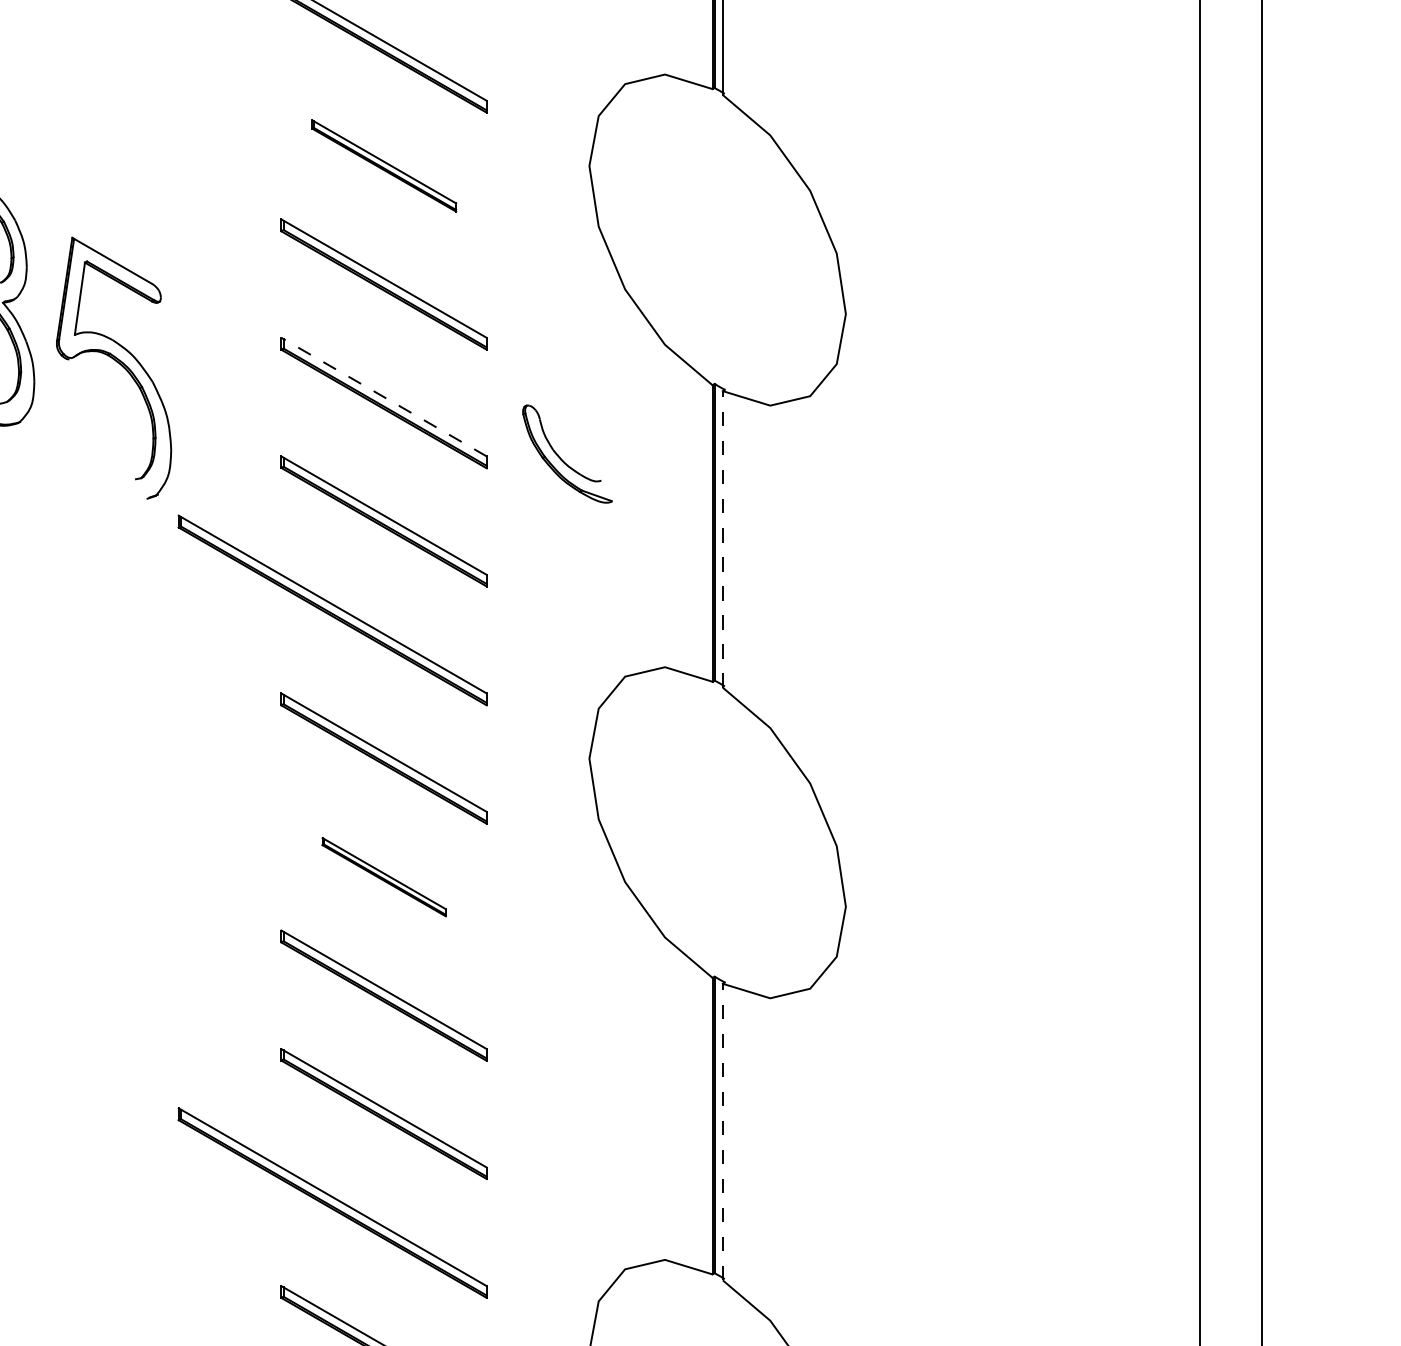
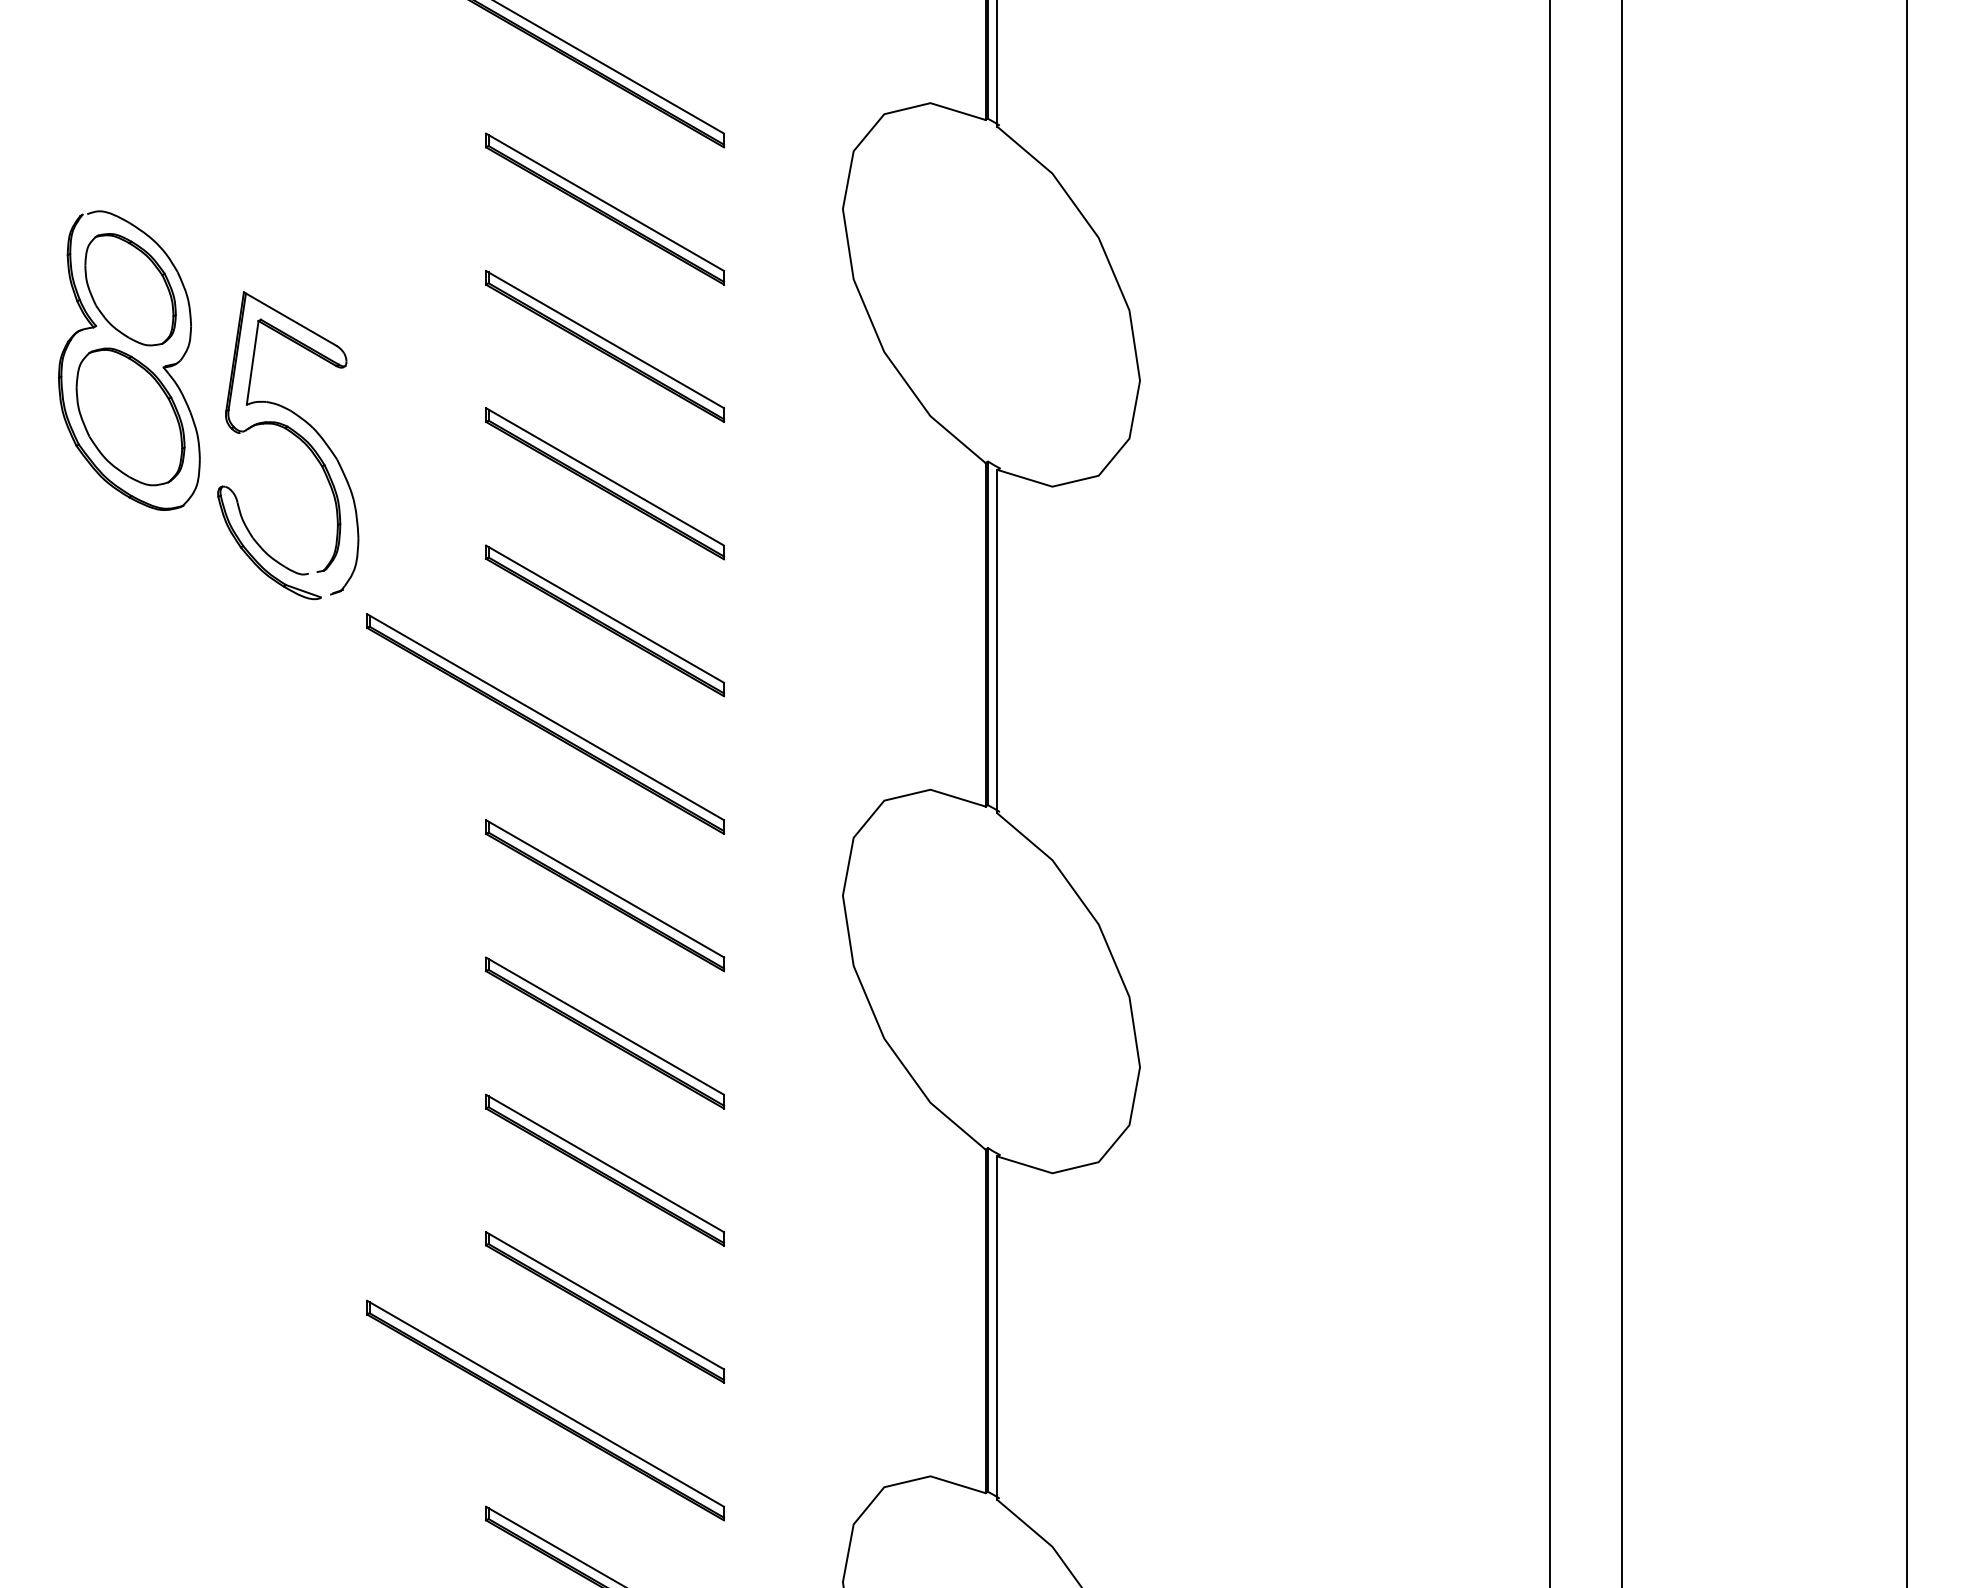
part: (384, 165) -> (605, 208), size x1.43
line: (383, 396) -> (604, 476), dashed -> solid
part: (562, 458) -> (263, 548), moved
line: (722, 539) -> (997, 641), dashed -> solid
part: (384, 876) -> (605, 1032), size x1.67
line: (722, 1132) -> (997, 1328), dashed -> solid

